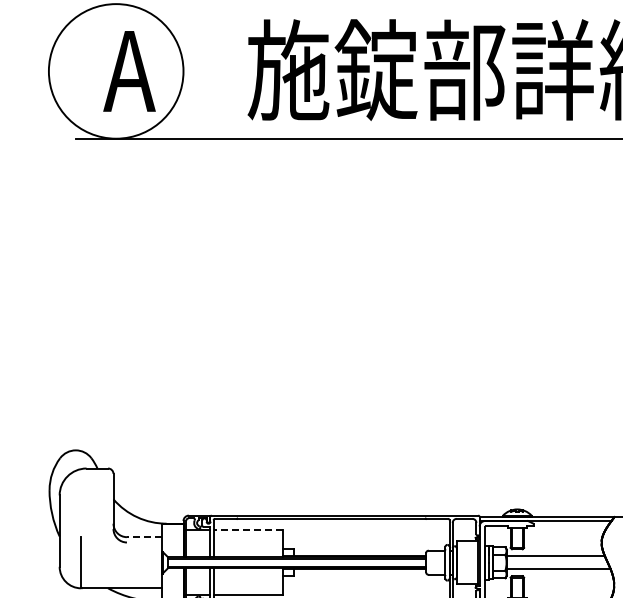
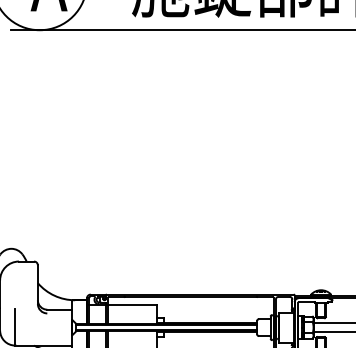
line: (248, 530) -> (132, 305), dashed -> solid
line: (143, 537) -> (58, 309), dashed -> solid

